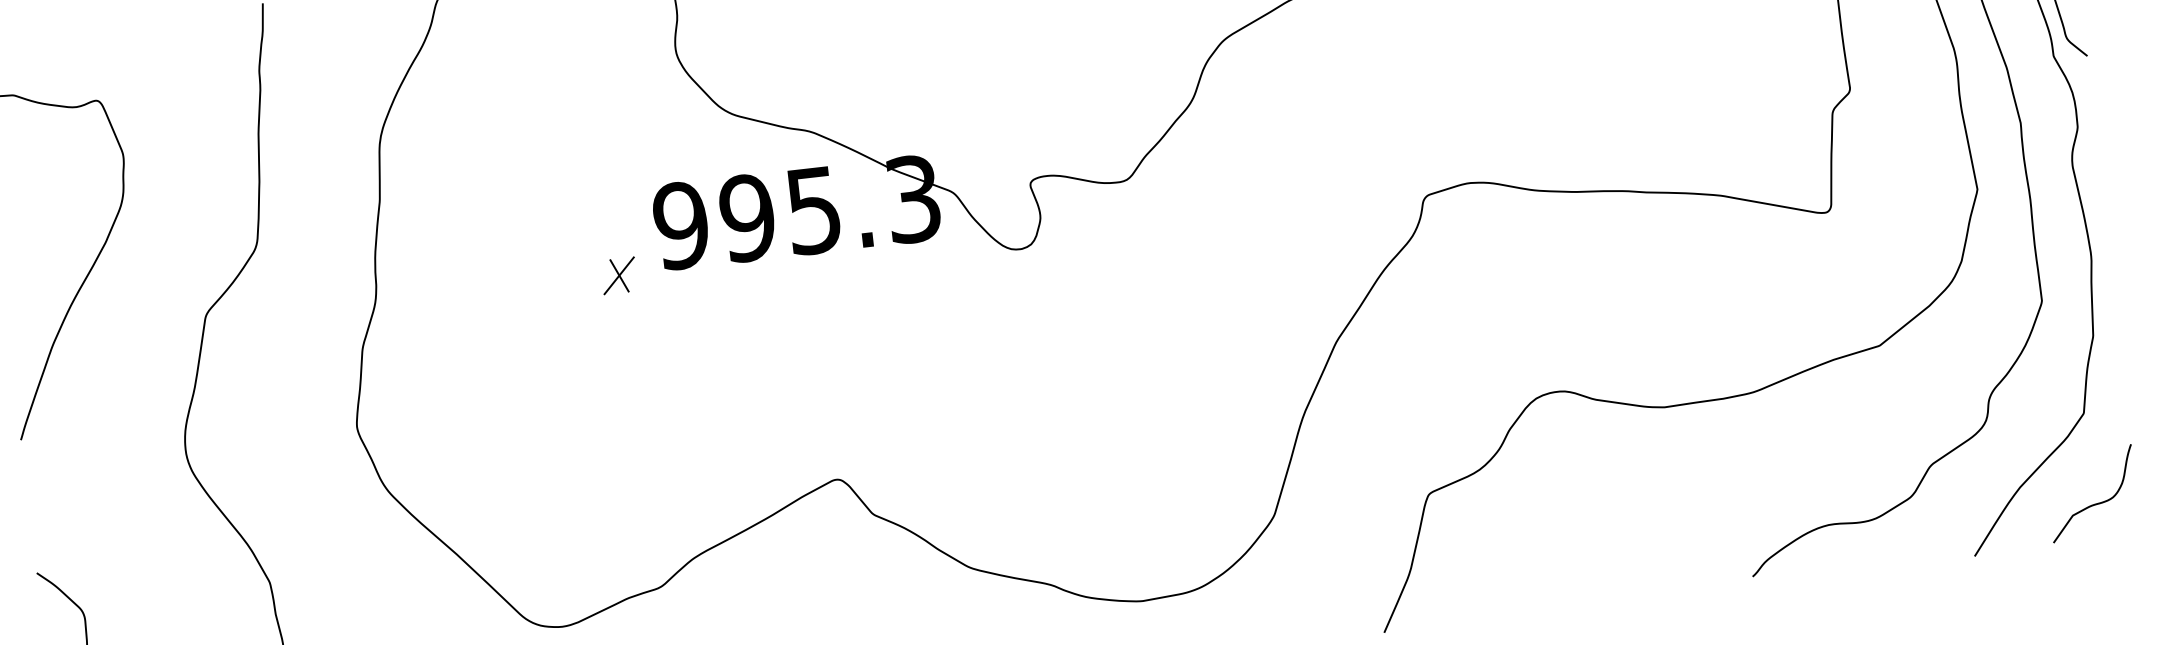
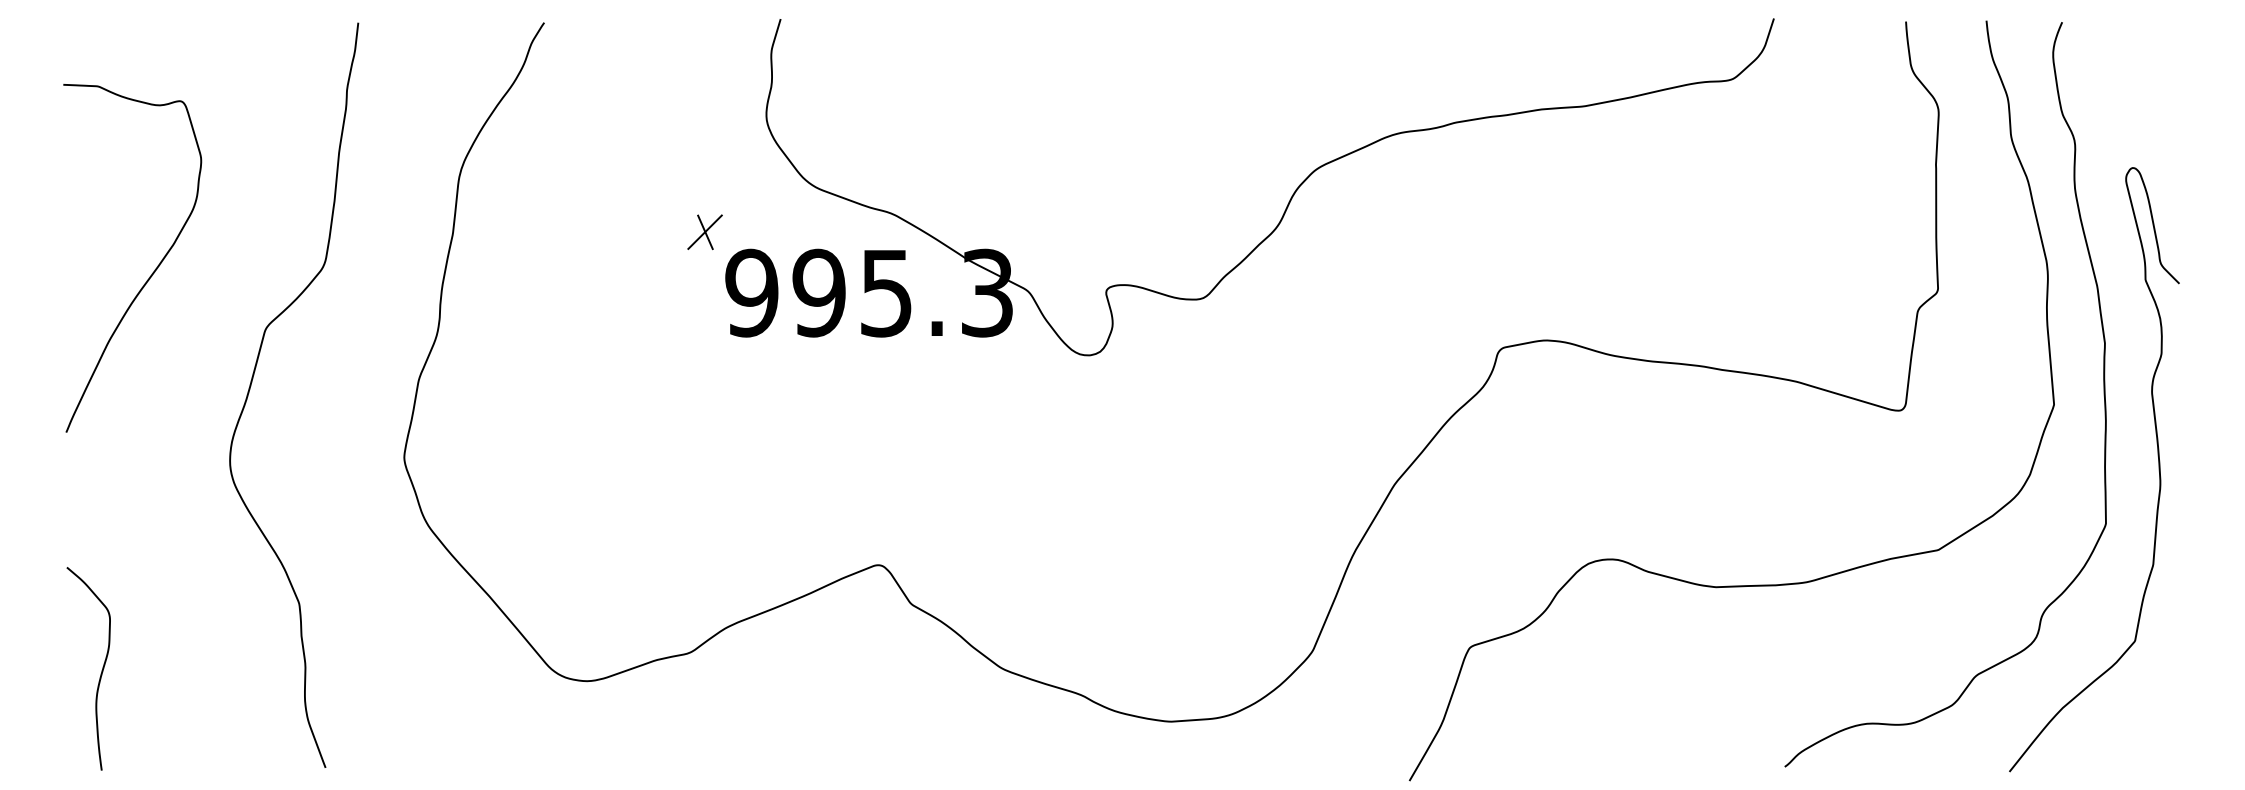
part: (618, 275) -> (704, 231), moved
curve: (2095, 503) -> (2136, 732), removed

